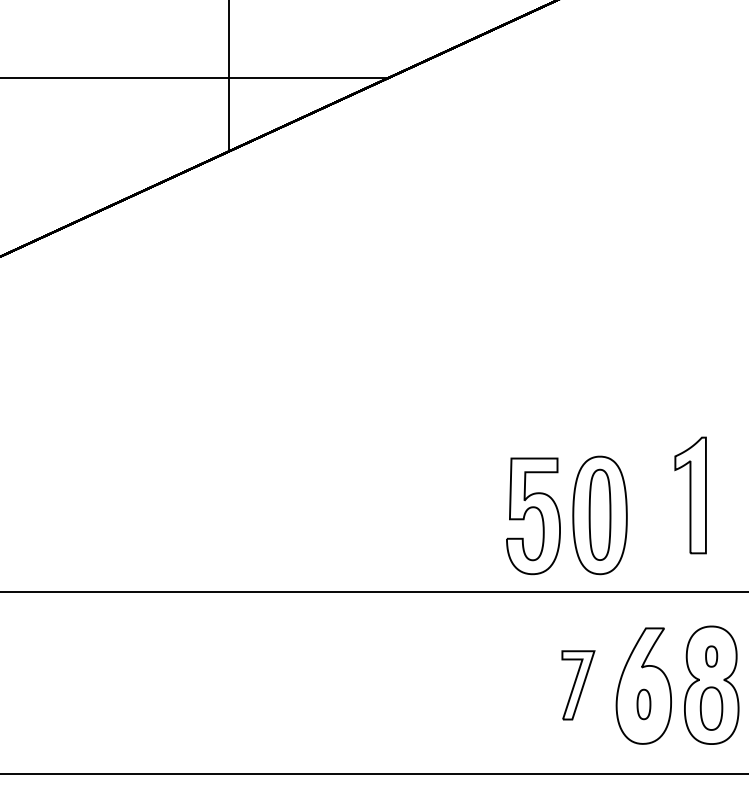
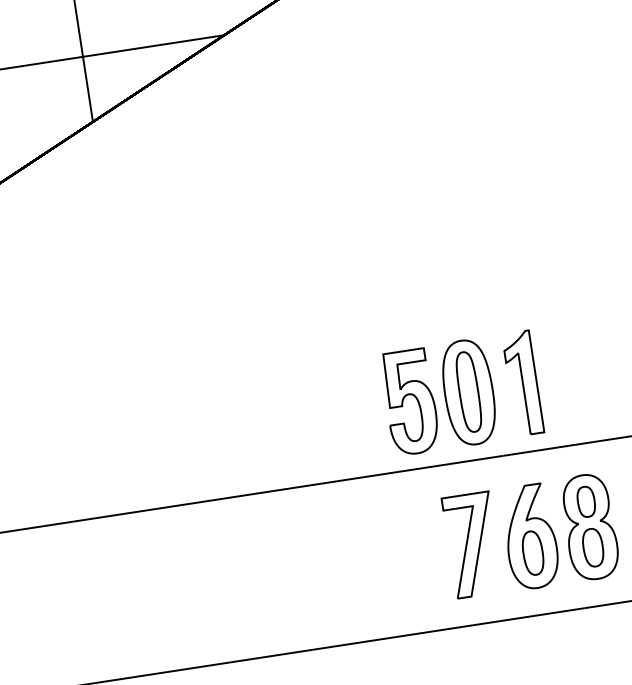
part: (690, 495) -> (522, 383), moved
part: (711, 656) -> (586, 501), size x1.67
part: (578, 685) -> (472, 545), size x1.67
part: (643, 704) -> (532, 553), size x1.67

